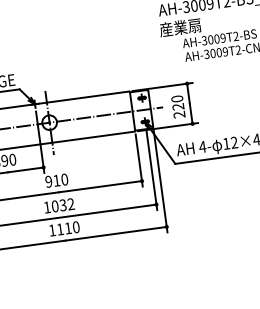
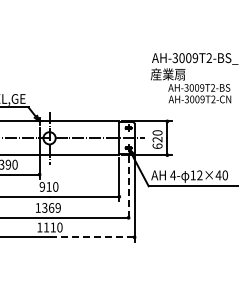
text: (179, 113) -> (157, 145), 220 -> 620
line: (151, 170) -> (128, 189), solid -> dashed
text: (63, 204) -> (51, 207), 1032 -> 1369
line: (115, 234) -> (91, 237), solid -> dashed

